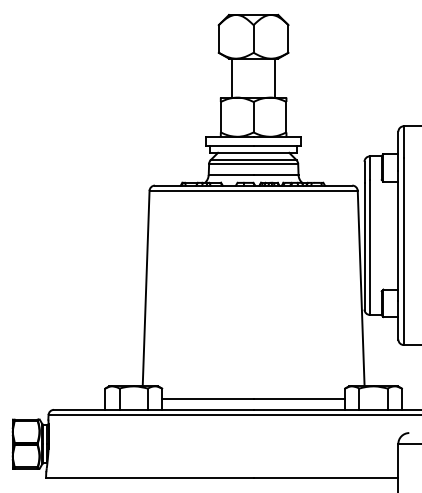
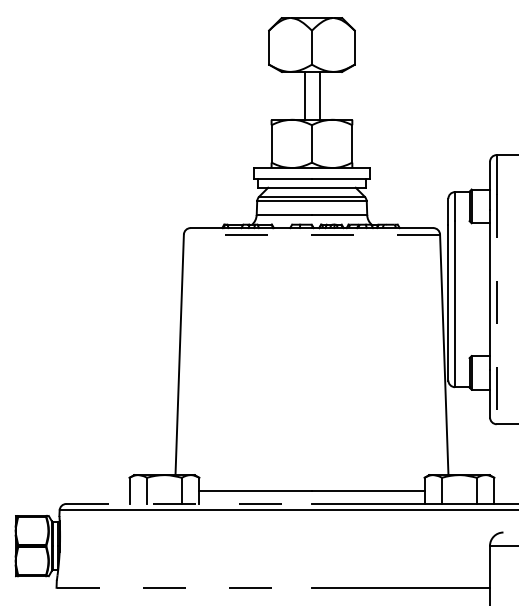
line: (232, 77) -> (305, 95), moved
line: (275, 77) -> (319, 95), moved
line: (253, 190) -> (311, 234), solid -> dashed
line: (403, 251) -> (496, 309), solid -> dashed
line: (154, 409) -> (189, 503), solid -> dashed
line: (150, 477) -> (184, 587), solid -> dashed

